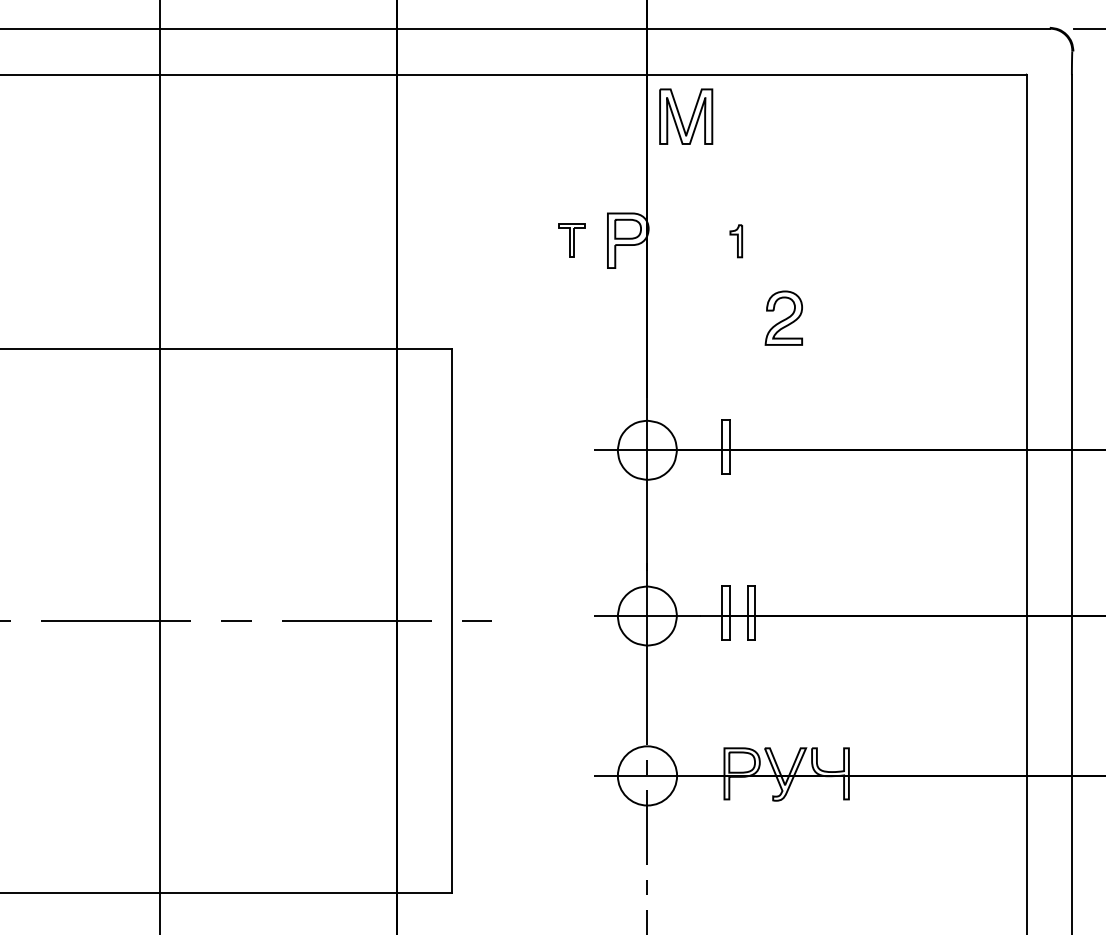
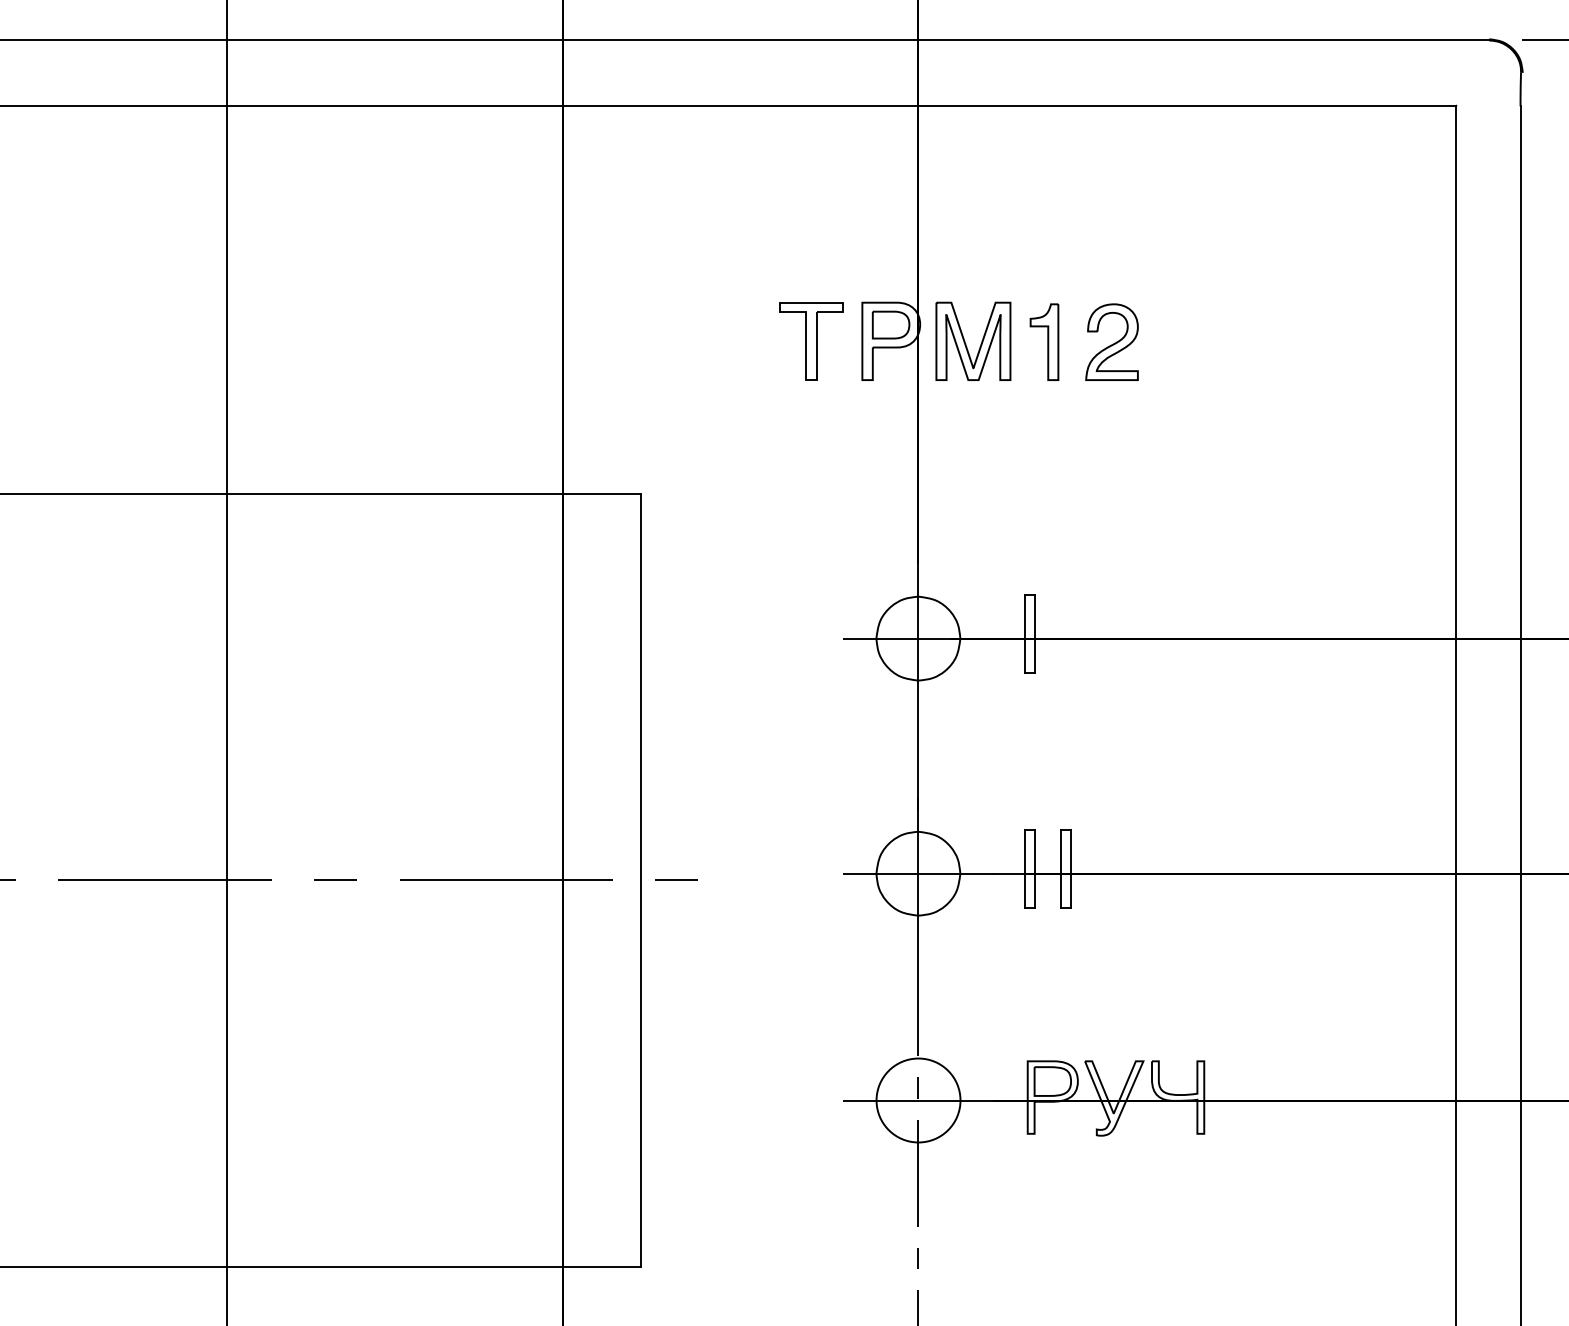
part: (691, 118) -> (980, 343), moved
part: (572, 240) -> (811, 341), size x1.67
part: (736, 240) -> (1044, 341), size x1.67
part: (783, 317) -> (1111, 341), moved

